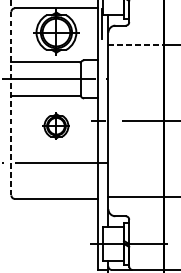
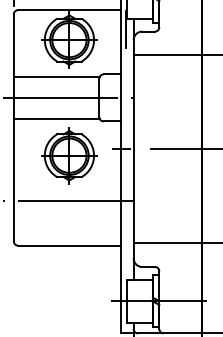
line: (136, 45) -> (168, 55), dashed -> solid
line: (11, 104) -> (13, 128), dashed -> solid
part: (56, 125) -> (69, 155), size x1.67

